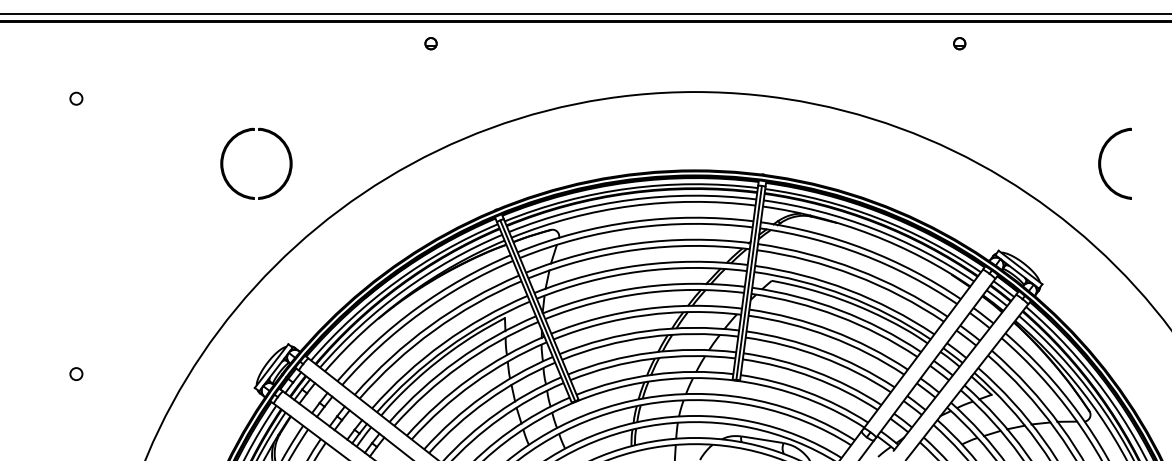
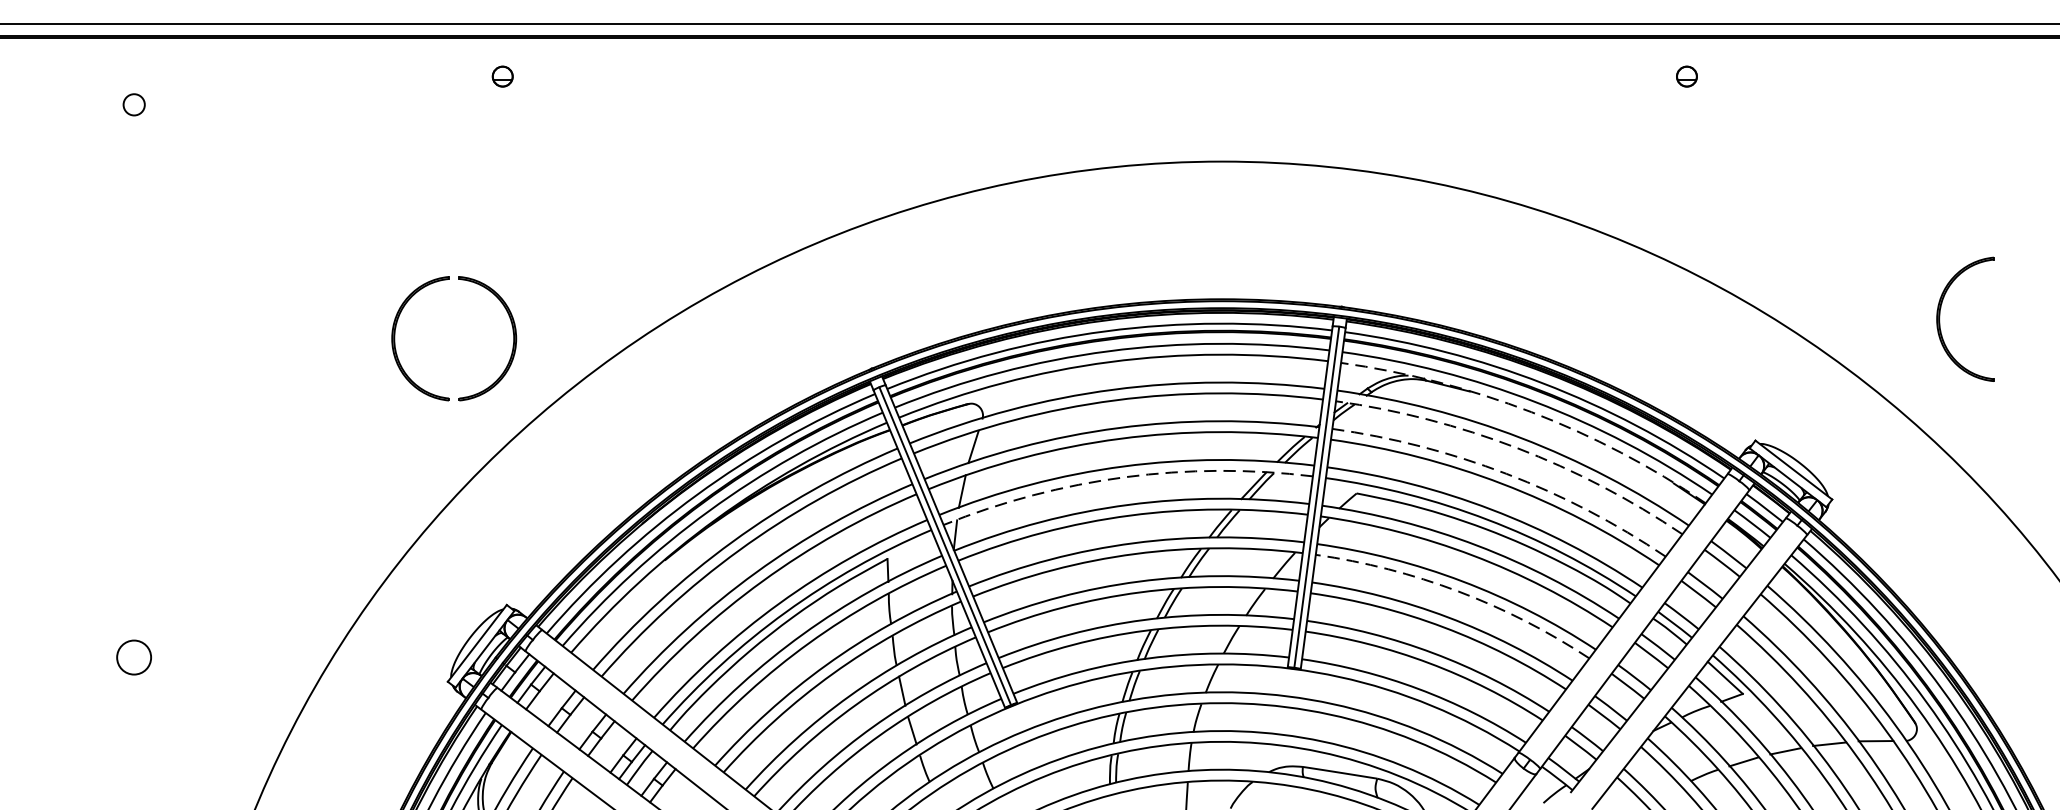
part: (430, 43) -> (501, 76), moved
circle: (76, 98) -> (134, 104), moved
part: (279, 140) -> (494, 297), moved
part: (1101, 163) -> (1941, 318), moved
arc: (871, 234) -> (1531, 412), solid -> dashed
arc: (862, 254) -> (1516, 447), solid -> dashed
arc: (856, 269) -> (1505, 473), solid -> dashed
arc: (640, 271) -> (1125, 477), solid -> dashed
arc: (829, 336) -> (1458, 591), solid -> dashed
circle: (76, 373) -> (134, 656), size x1.6

